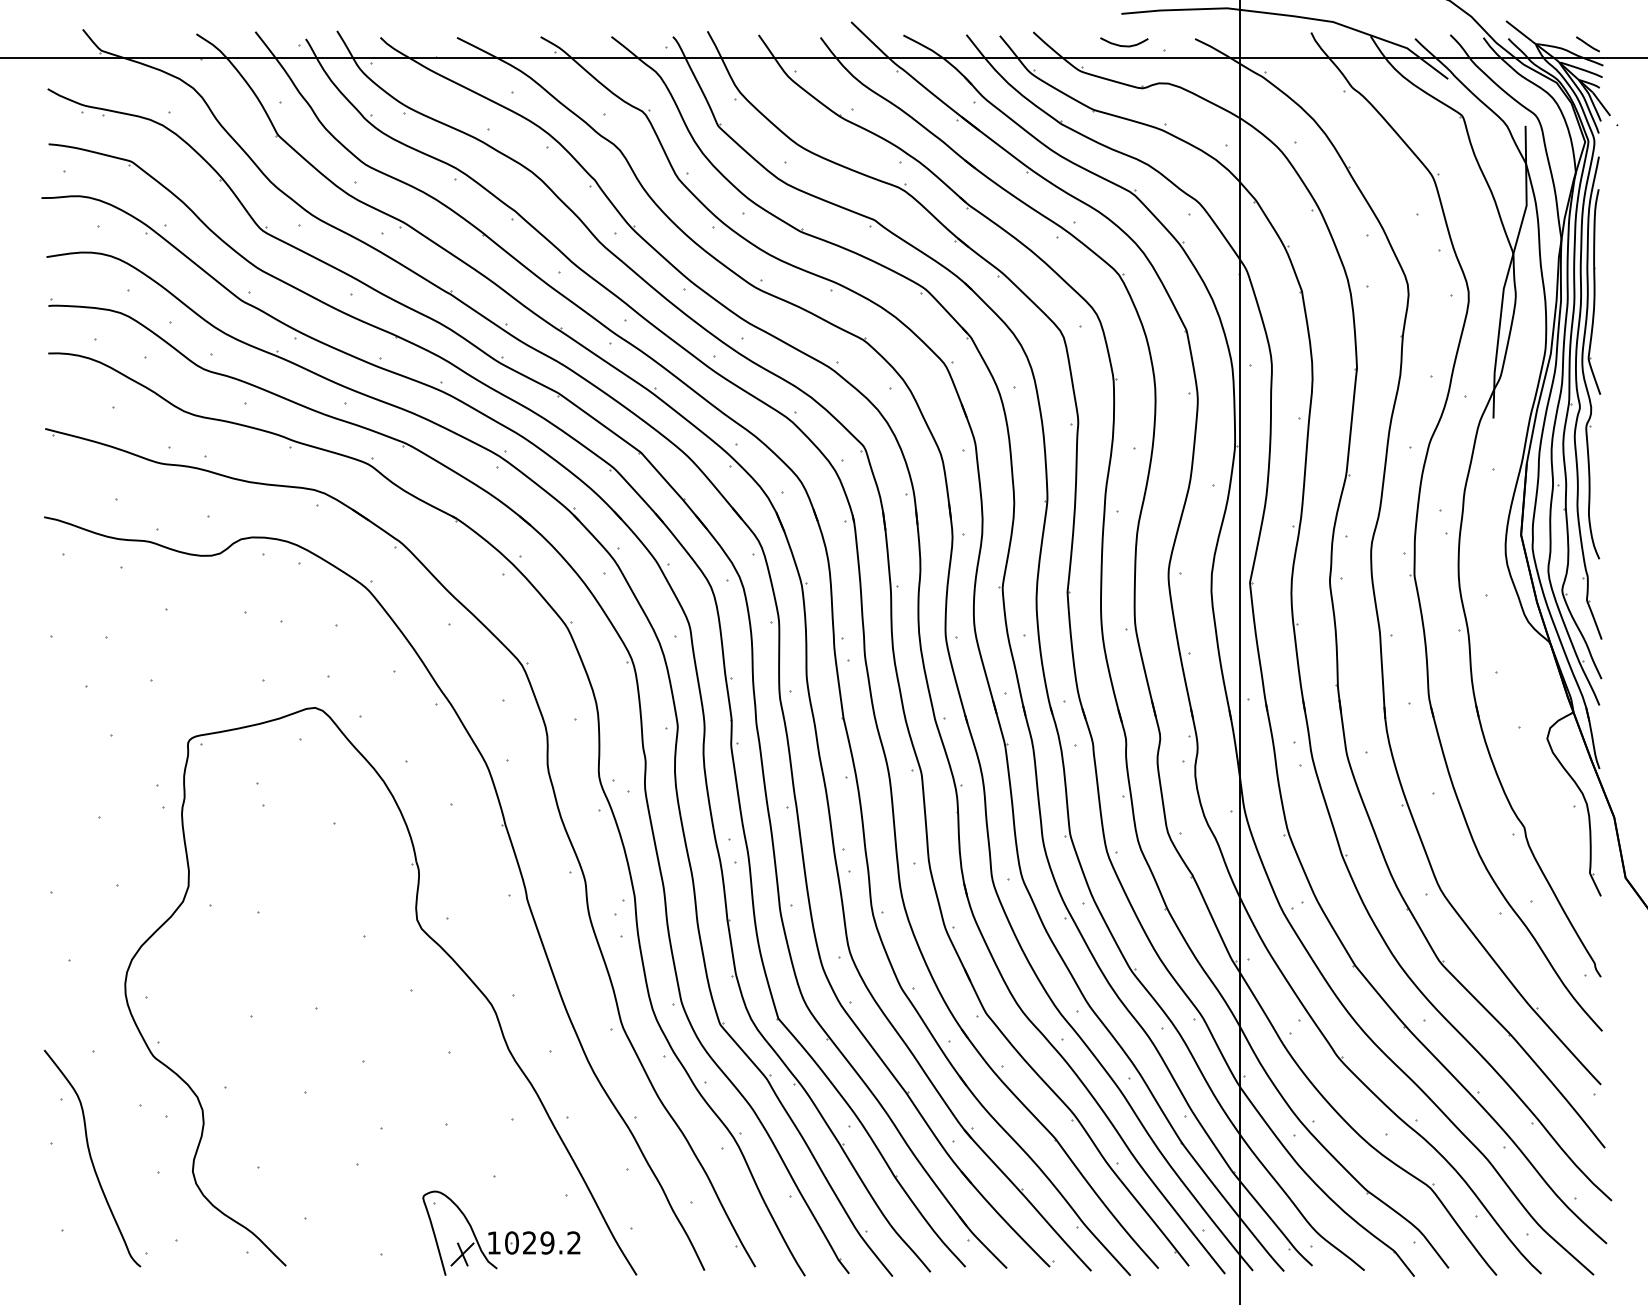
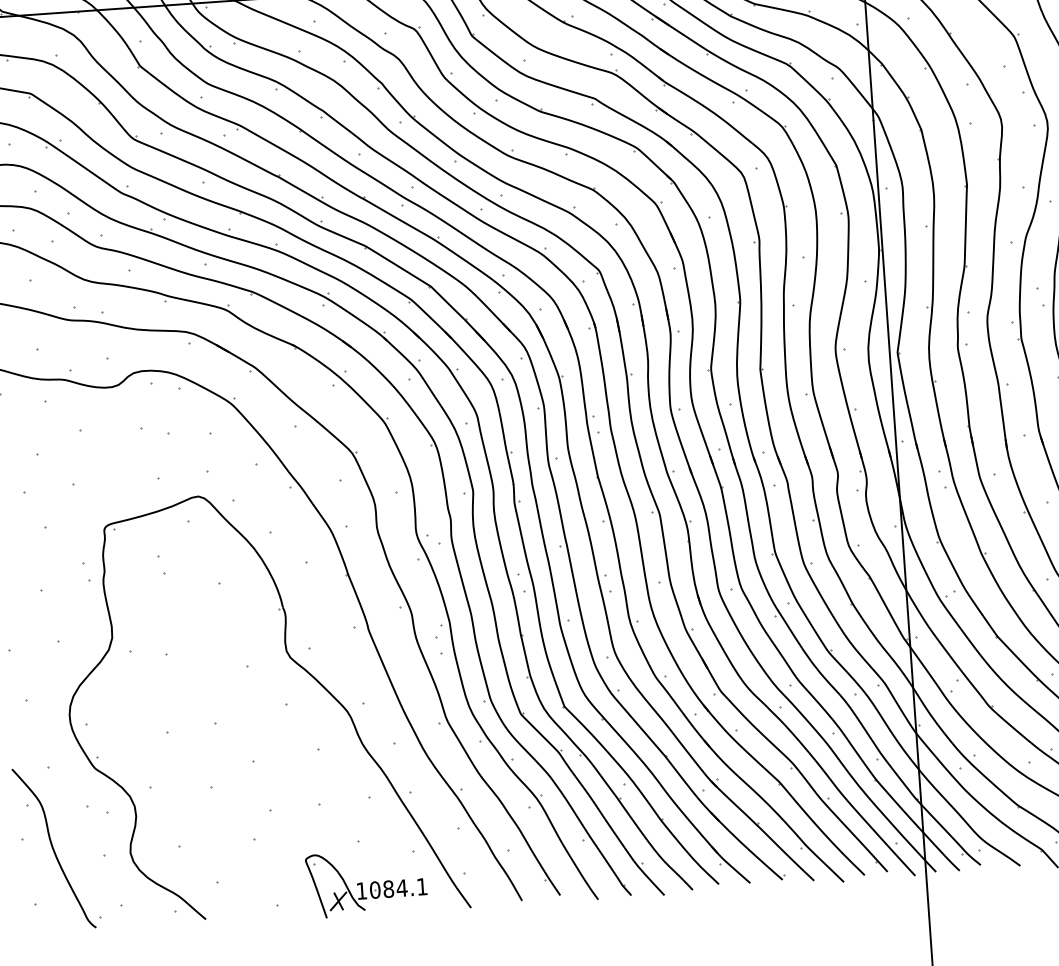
text: (551, 1242) -> (405, 887), 1029.2 -> 1084.1

